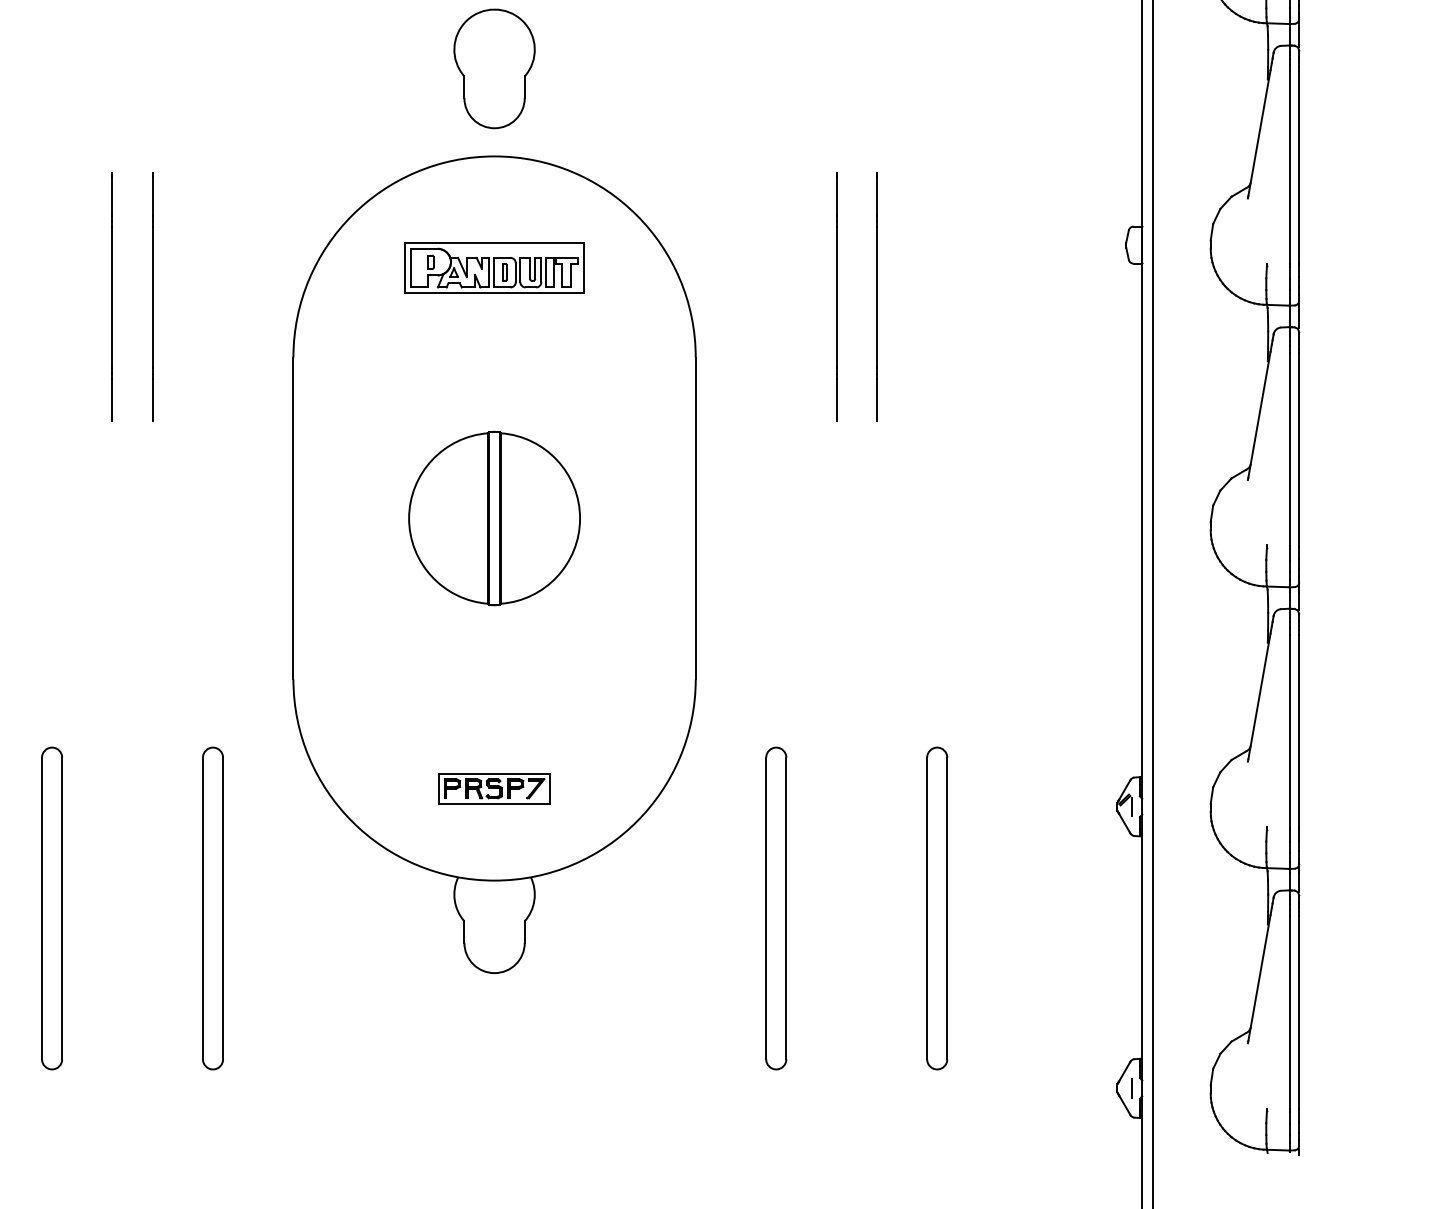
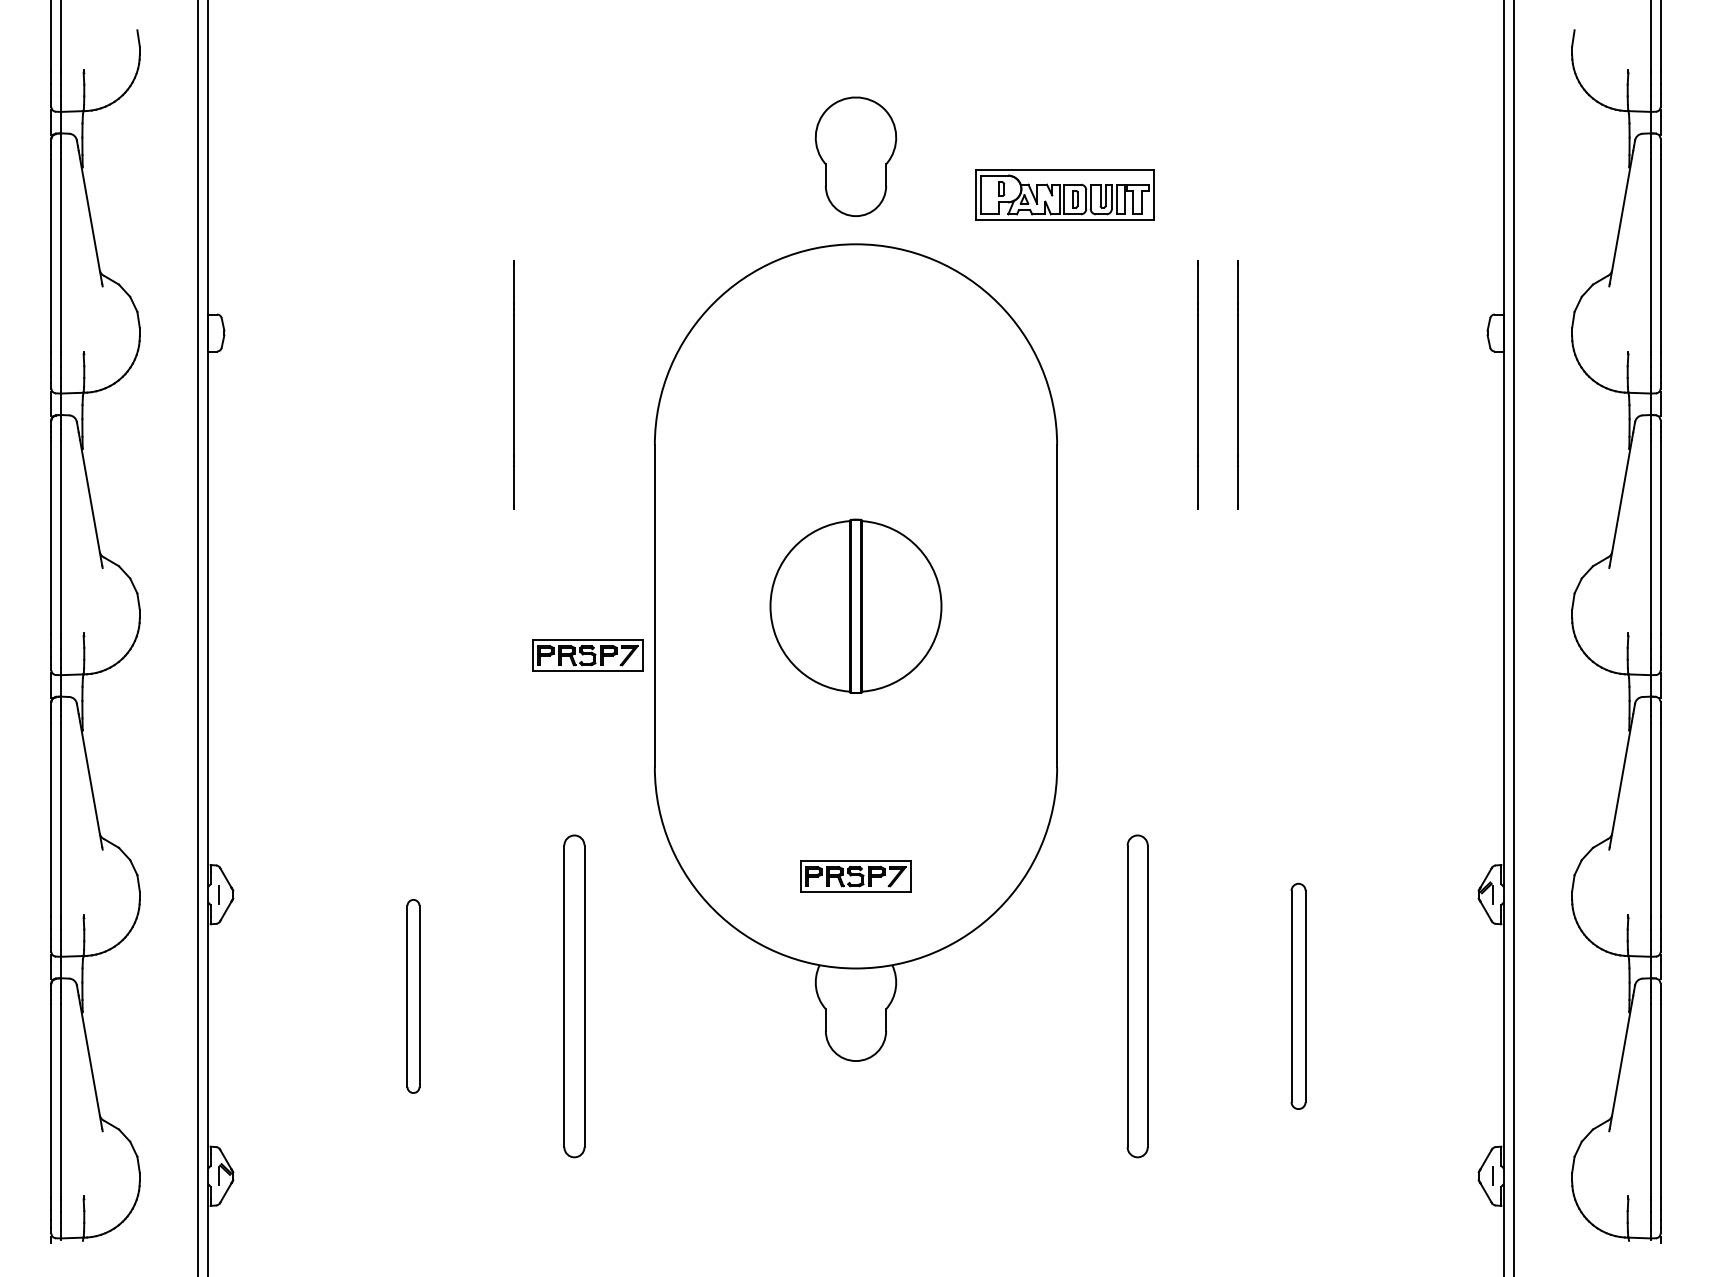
part: (494, 267) -> (1064, 194), moved
line: (112, 296) -> (473, 384), removed
part: (226, 567) -> (587, 655), added
part: (52, 908) -> (413, 996), size x0.6
part: (937, 908) -> (1298, 996), size x0.7

